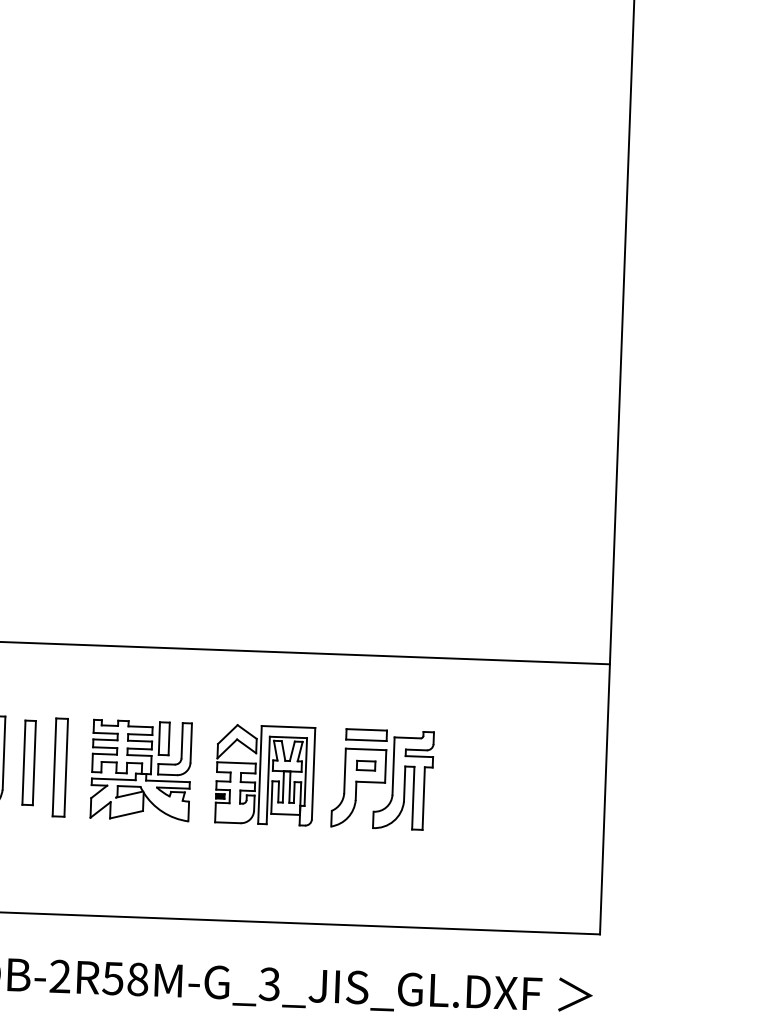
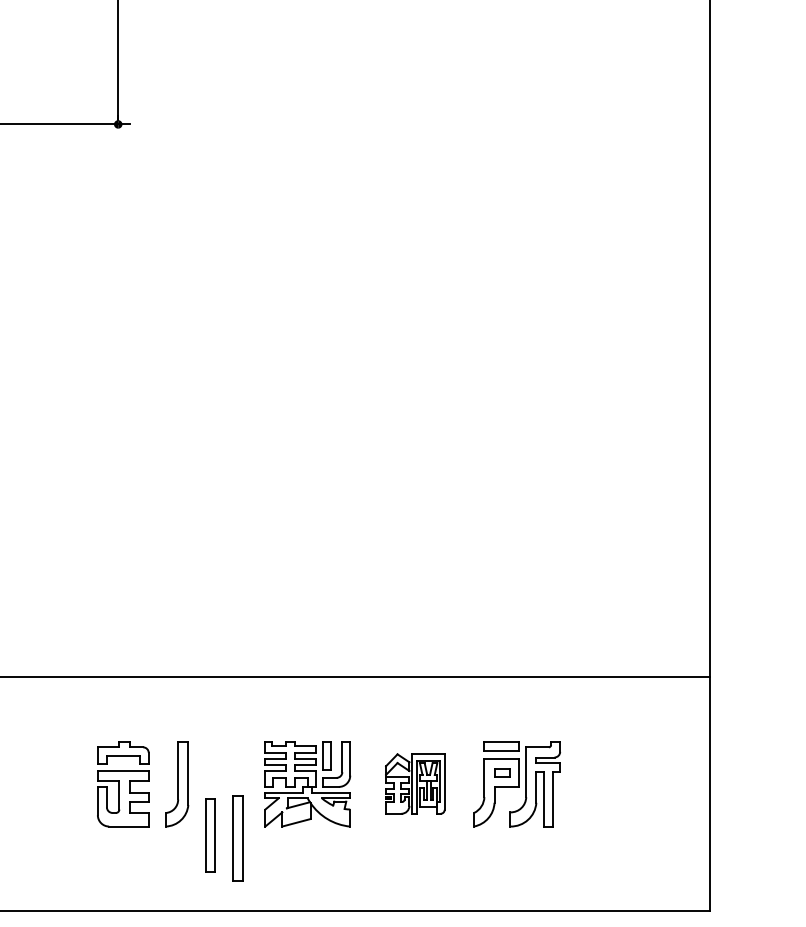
part: (29, 762) -> (210, 835), moved
part: (60, 768) -> (237, 838), moved
part: (265, 774) -> (415, 783), size x0.7

